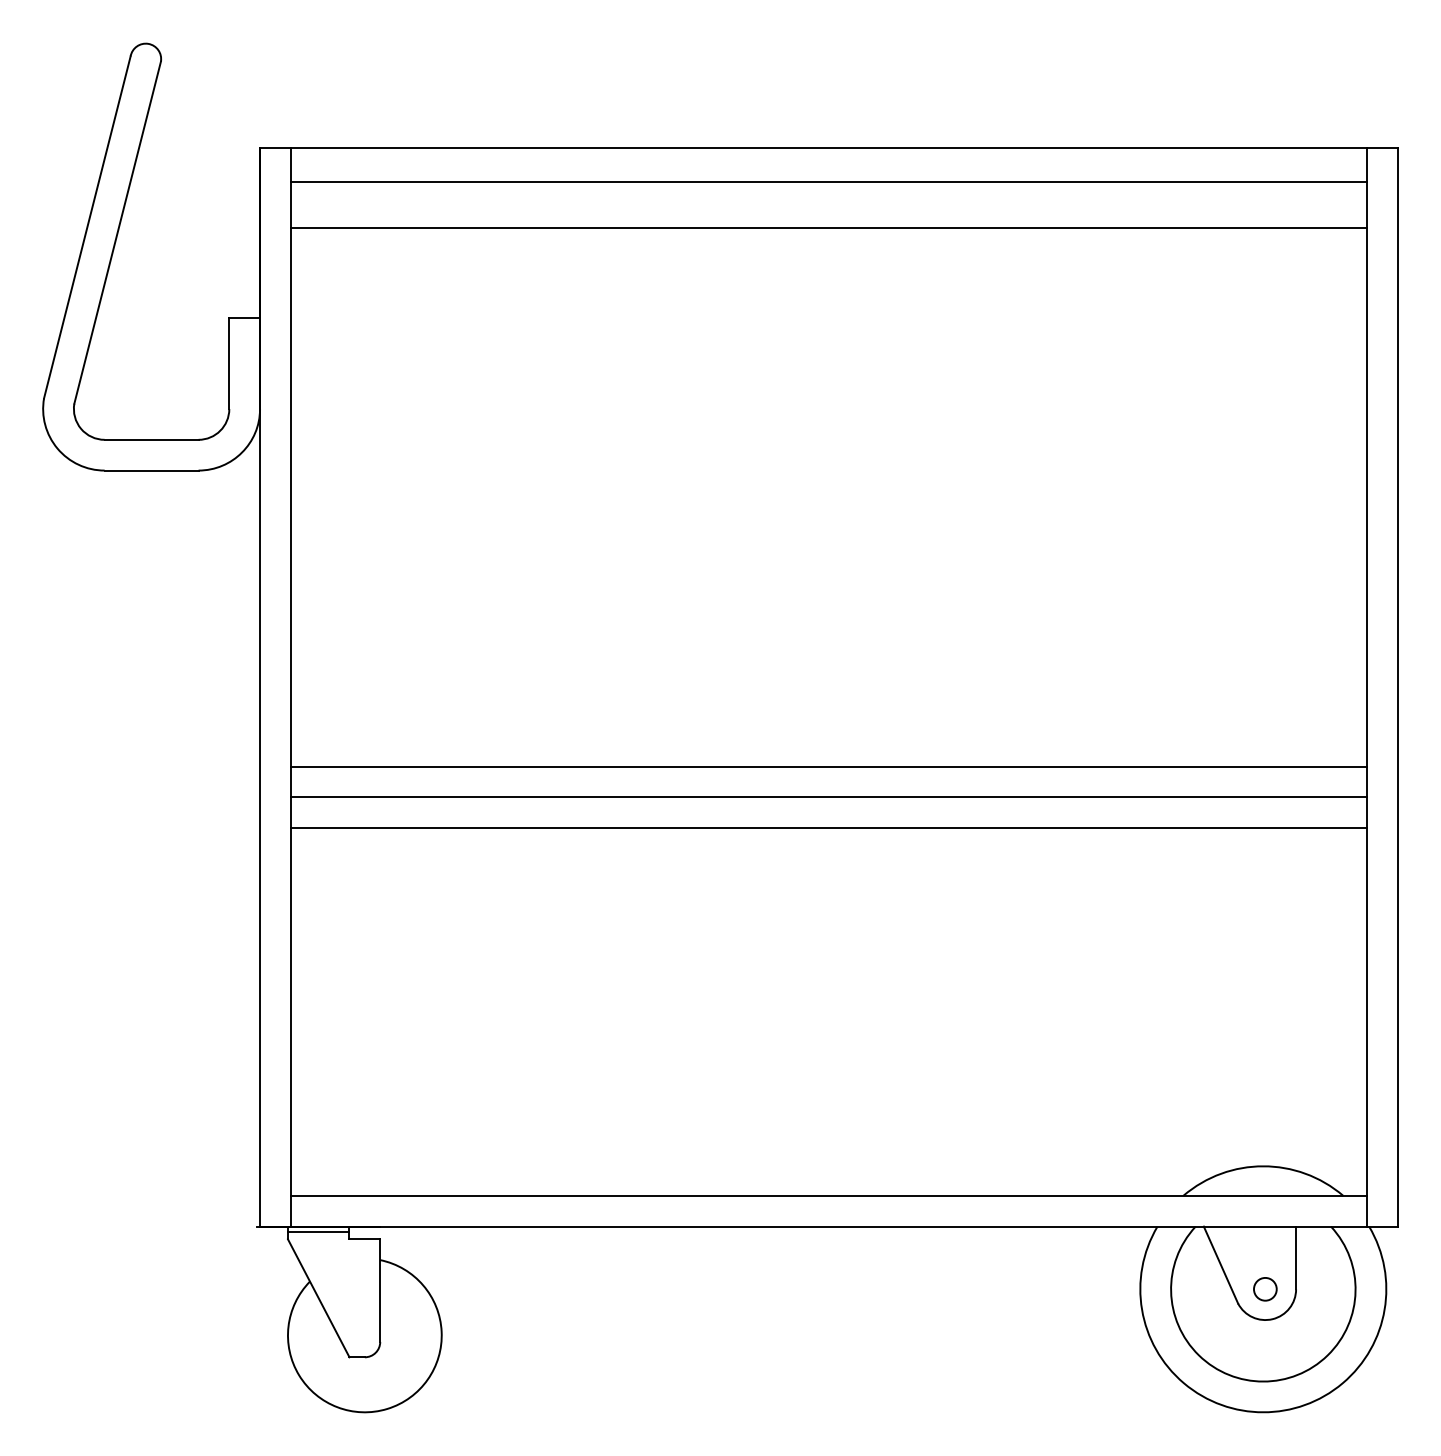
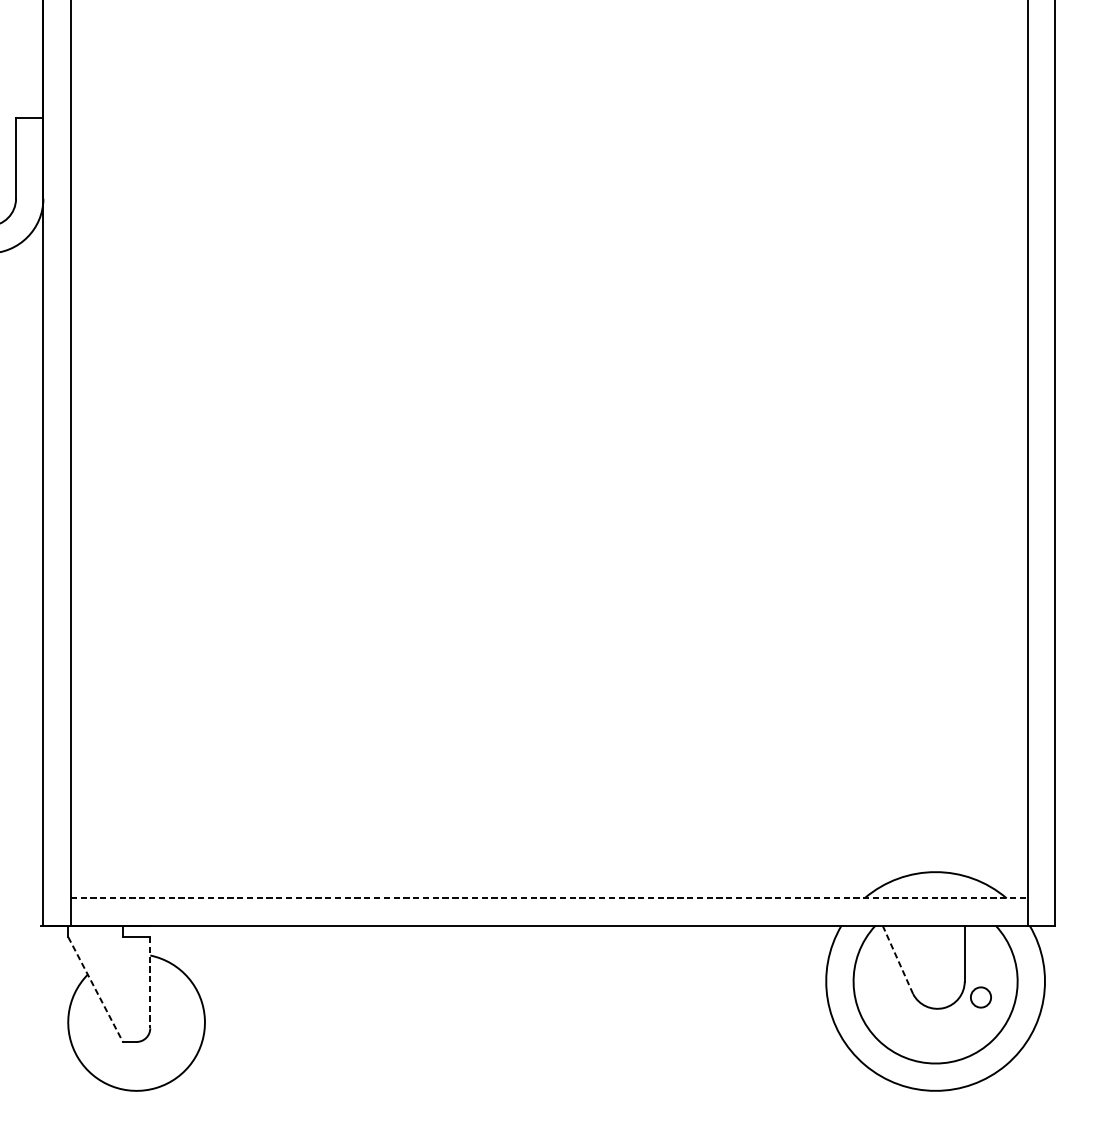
line: (828, 228) -> (548, 38), removed
line: (828, 766) -> (548, 516), removed
line: (828, 797) -> (548, 544), removed
line: (828, 828) -> (548, 571), removed
line: (829, 1195) -> (549, 898), solid -> dashed
line: (318, 1231) -> (95, 930), removed
line: (1221, 1265) -> (898, 960), solid -> dashed
circle: (1265, 1289) -> (981, 997), moved
line: (380, 1291) -> (150, 983), solid -> dashed
line: (318, 1298) -> (95, 989), solid -> dashed

